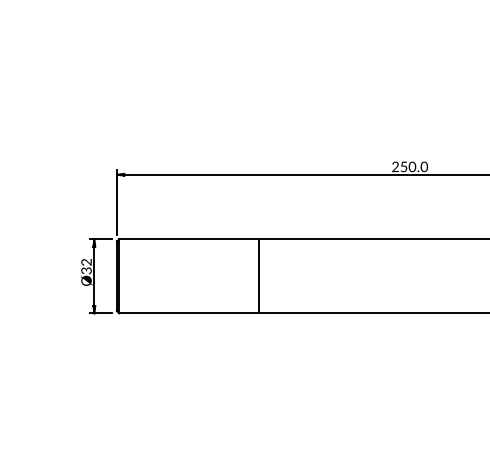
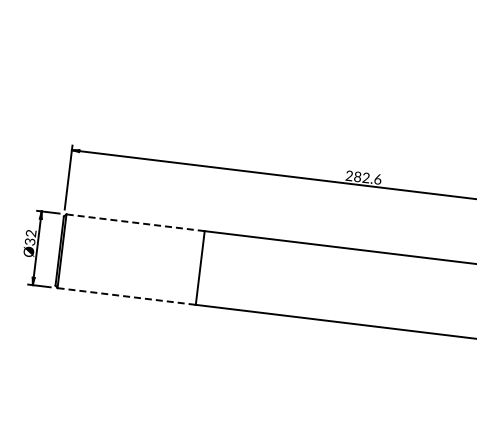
text: (414, 166) -> (368, 177), 250.0 -> 282.6
line: (188, 239) -> (135, 223), solid -> dashed
line: (188, 313) -> (126, 296), solid -> dashed

